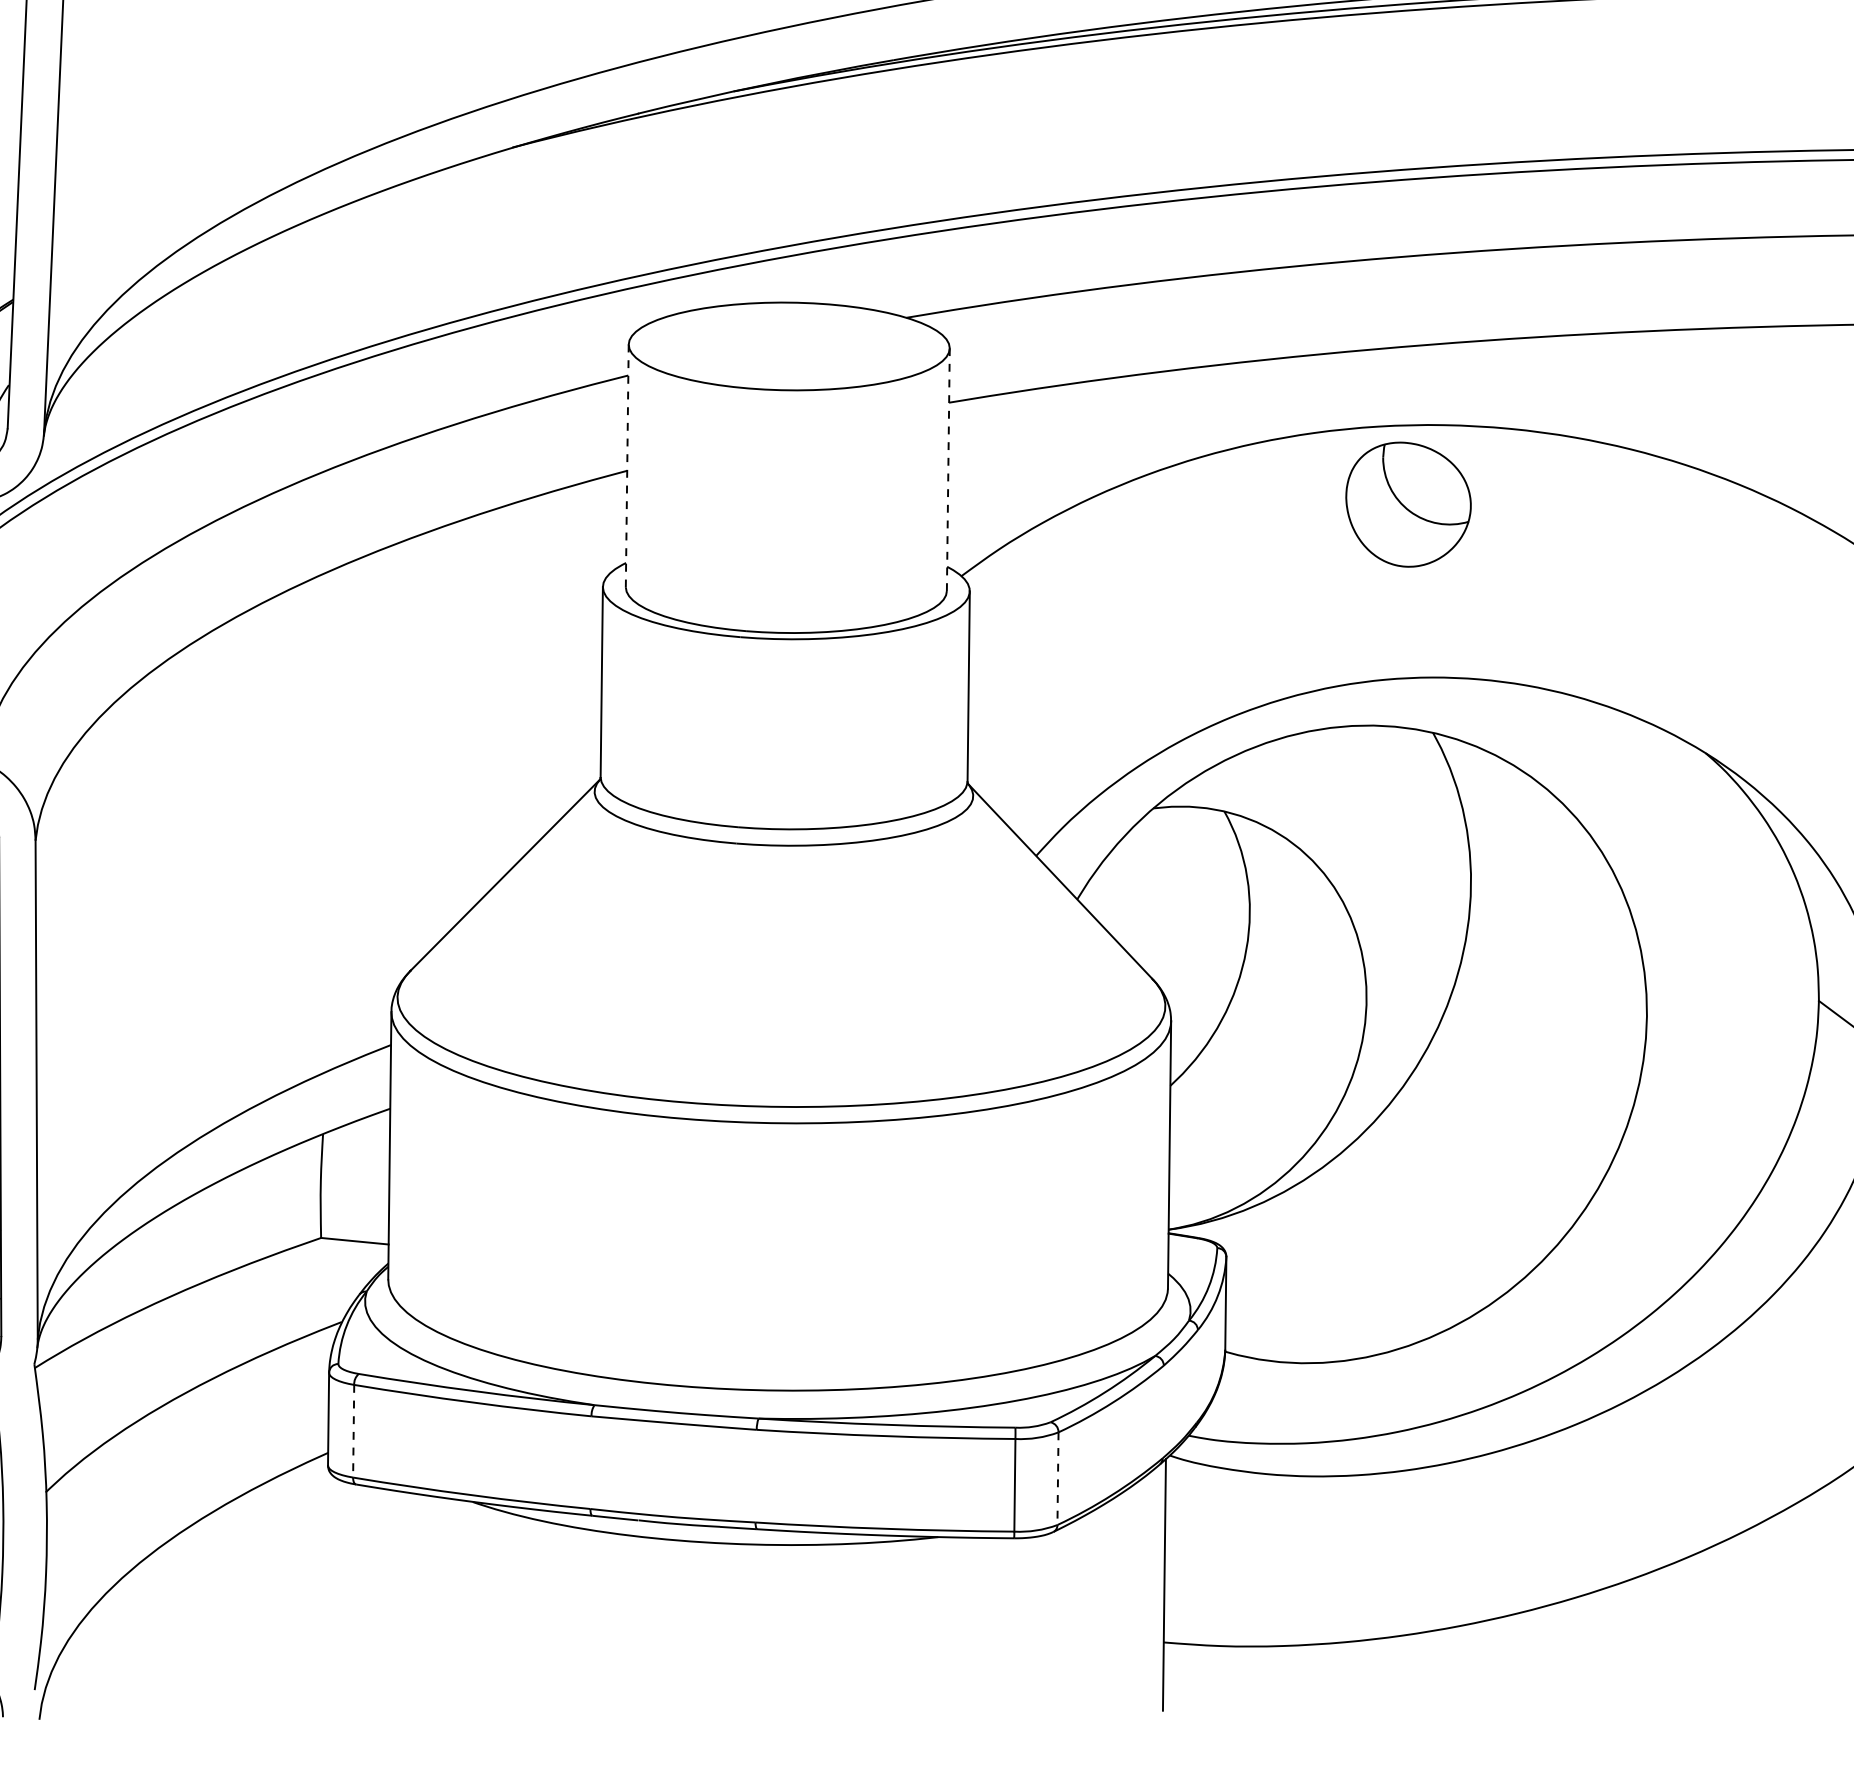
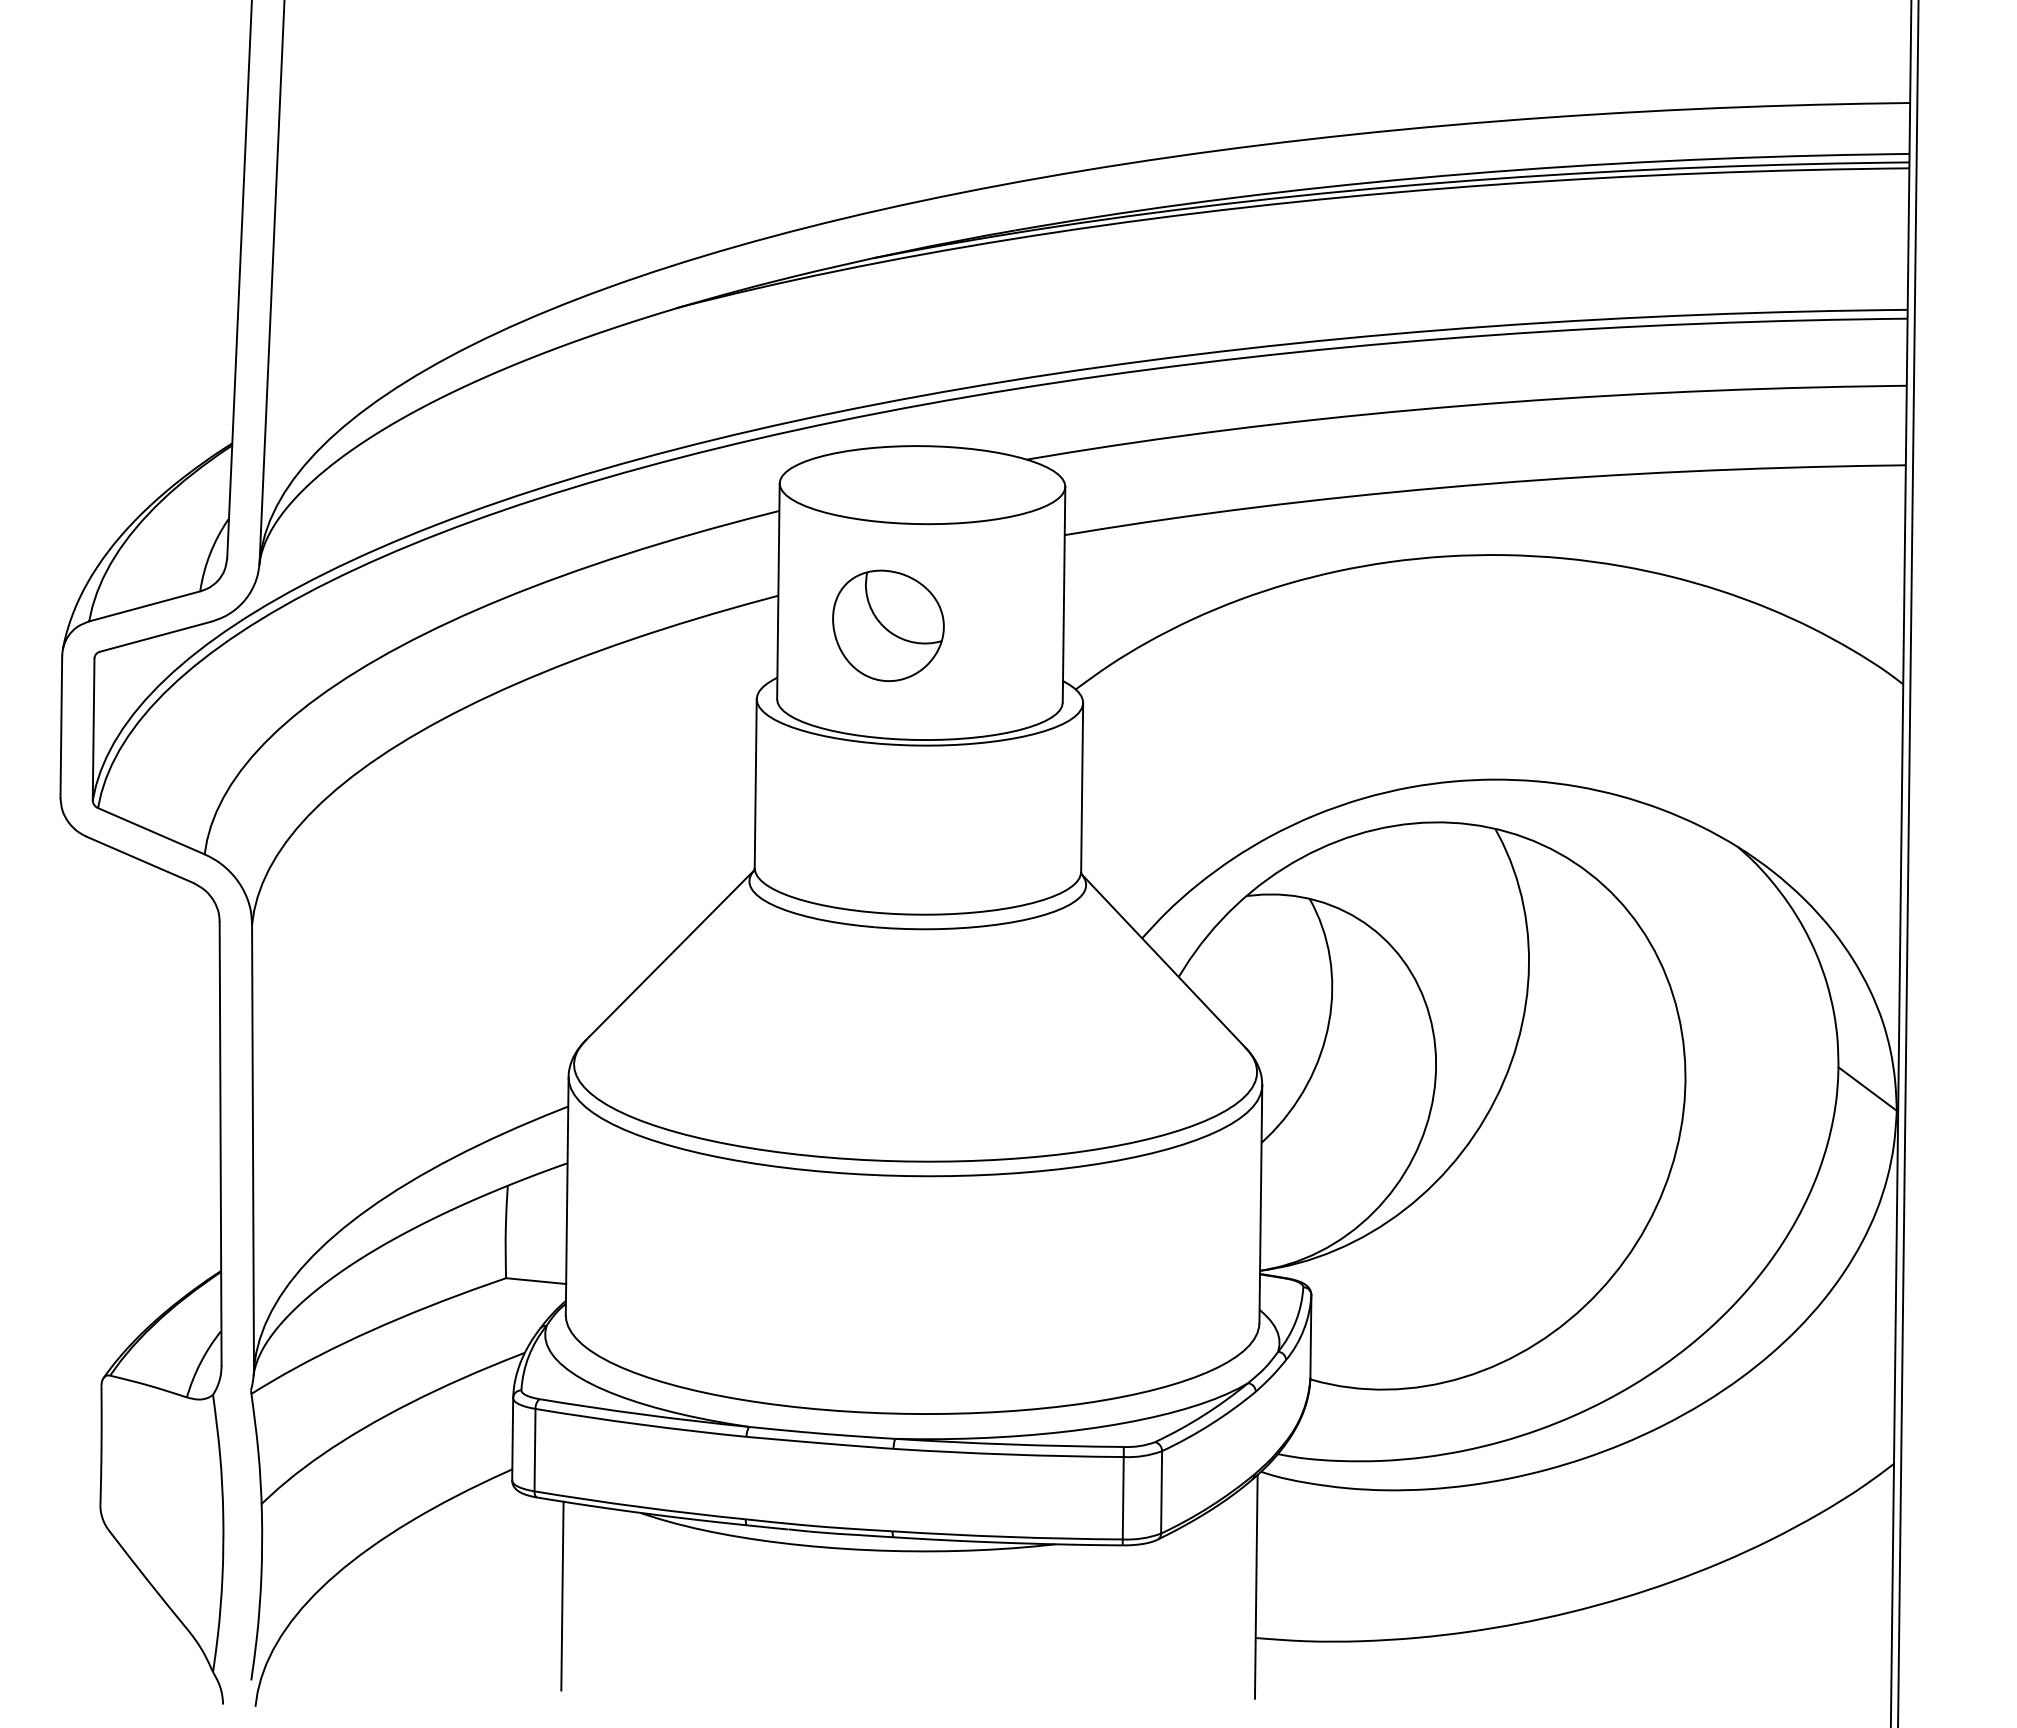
line: (627, 466) -> (778, 591), dashed -> solid
line: (948, 469) -> (1064, 594), dashed -> solid
part: (1408, 504) -> (888, 625), moved
line: (354, 1431) -> (535, 1450), dashed -> solid
line: (1057, 1478) -> (1161, 1492), dashed -> solid
line: (384, 1594) -> (562, 1595), added

